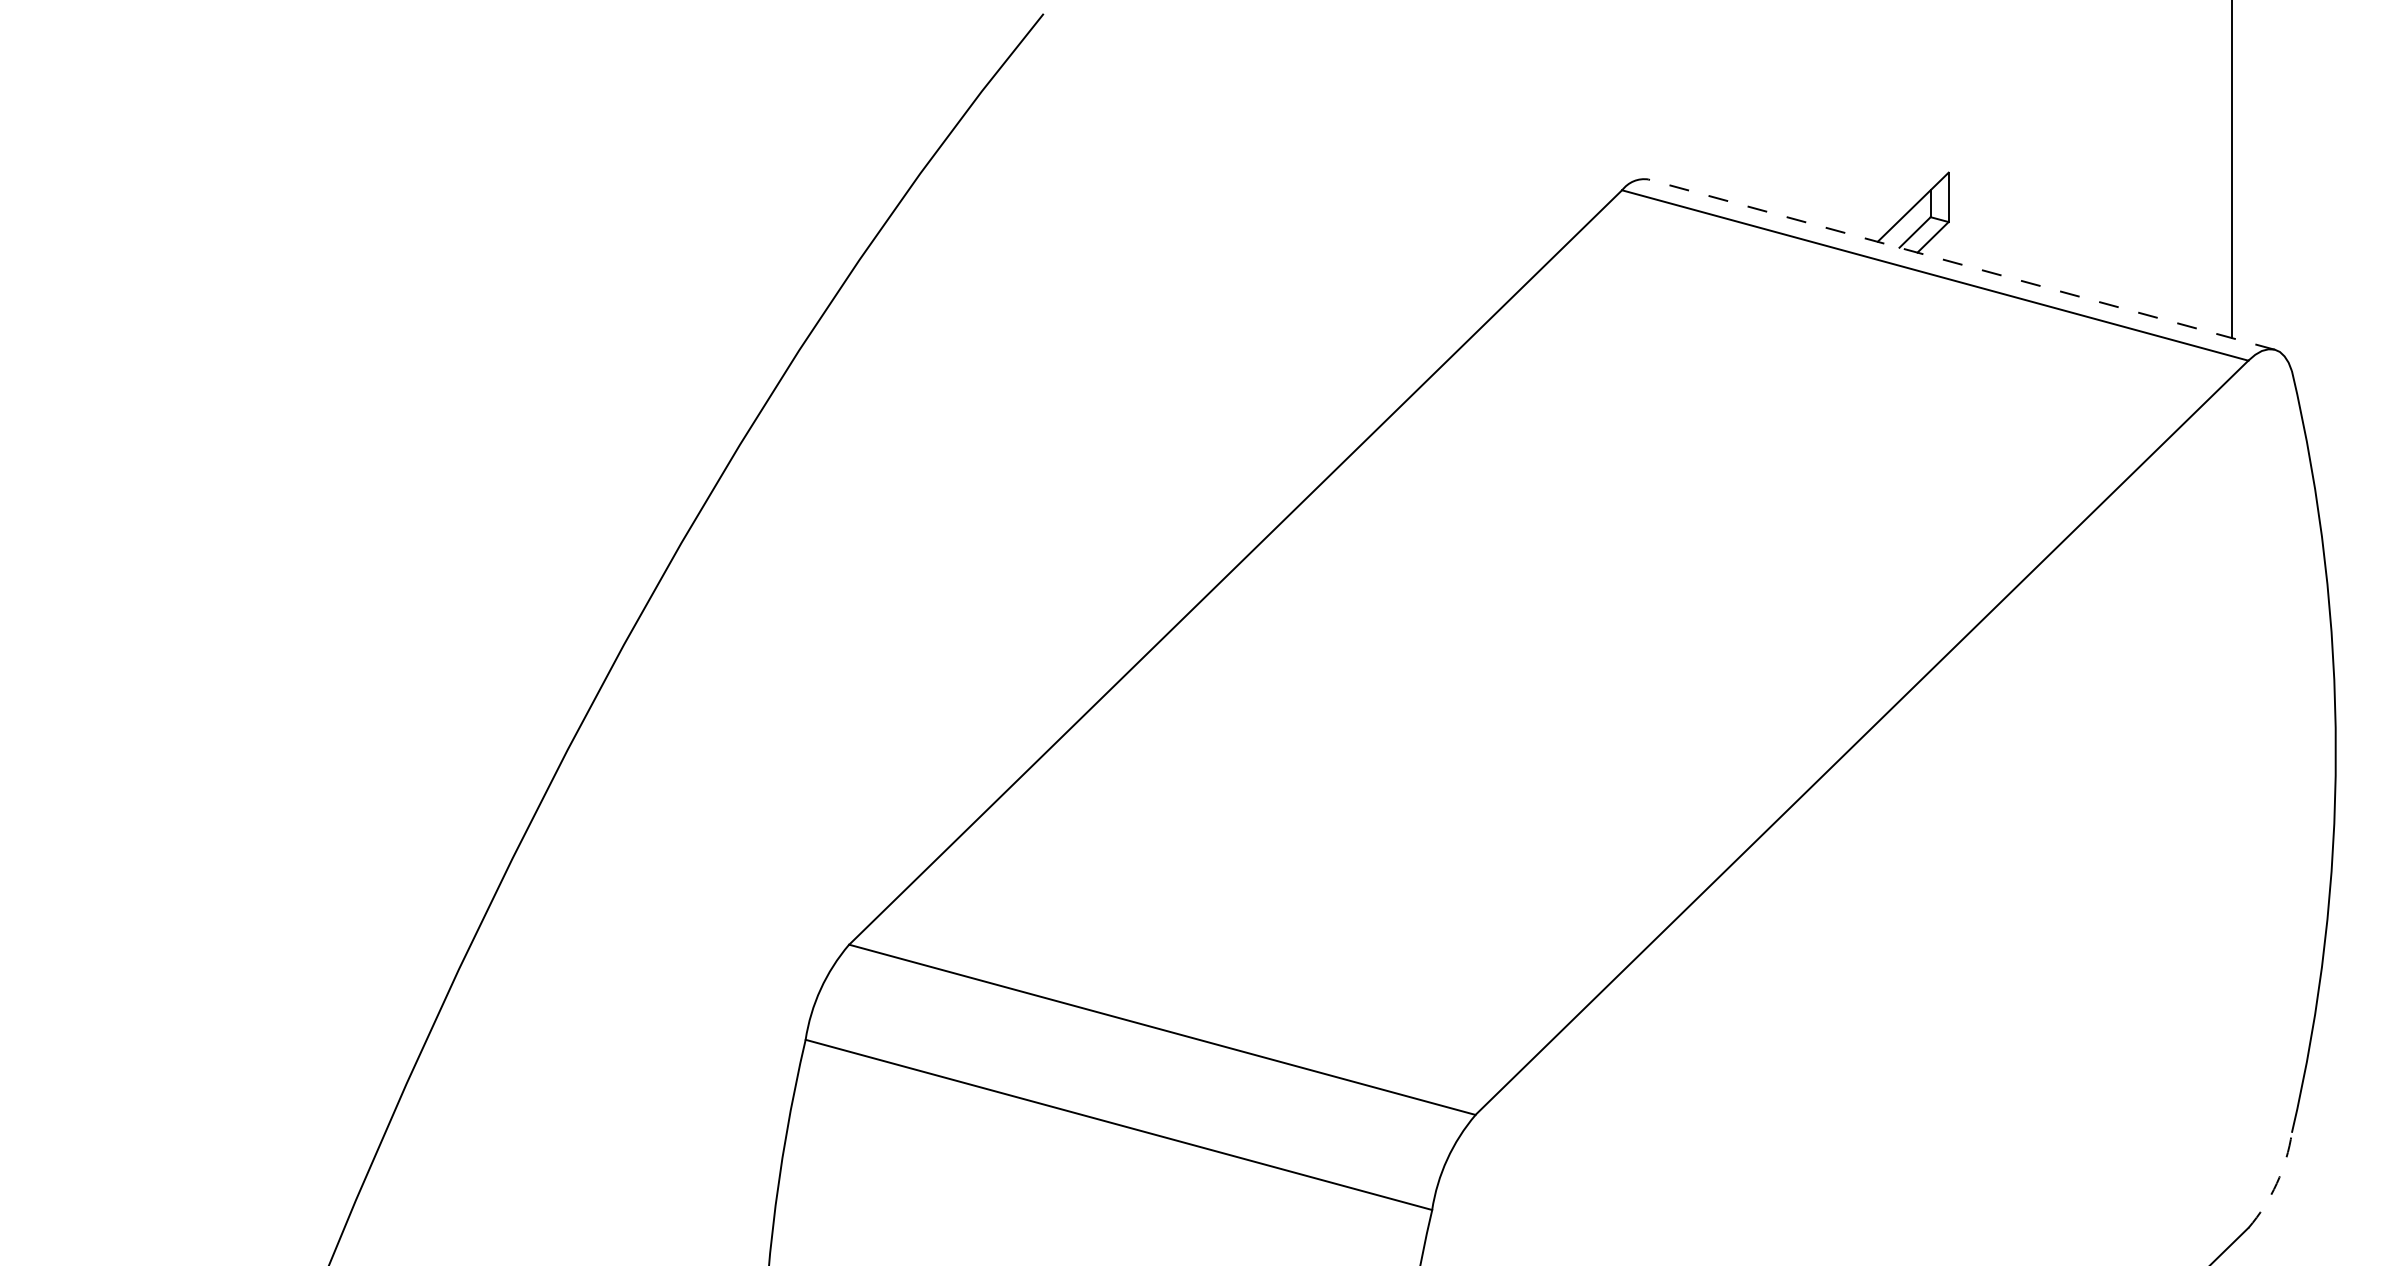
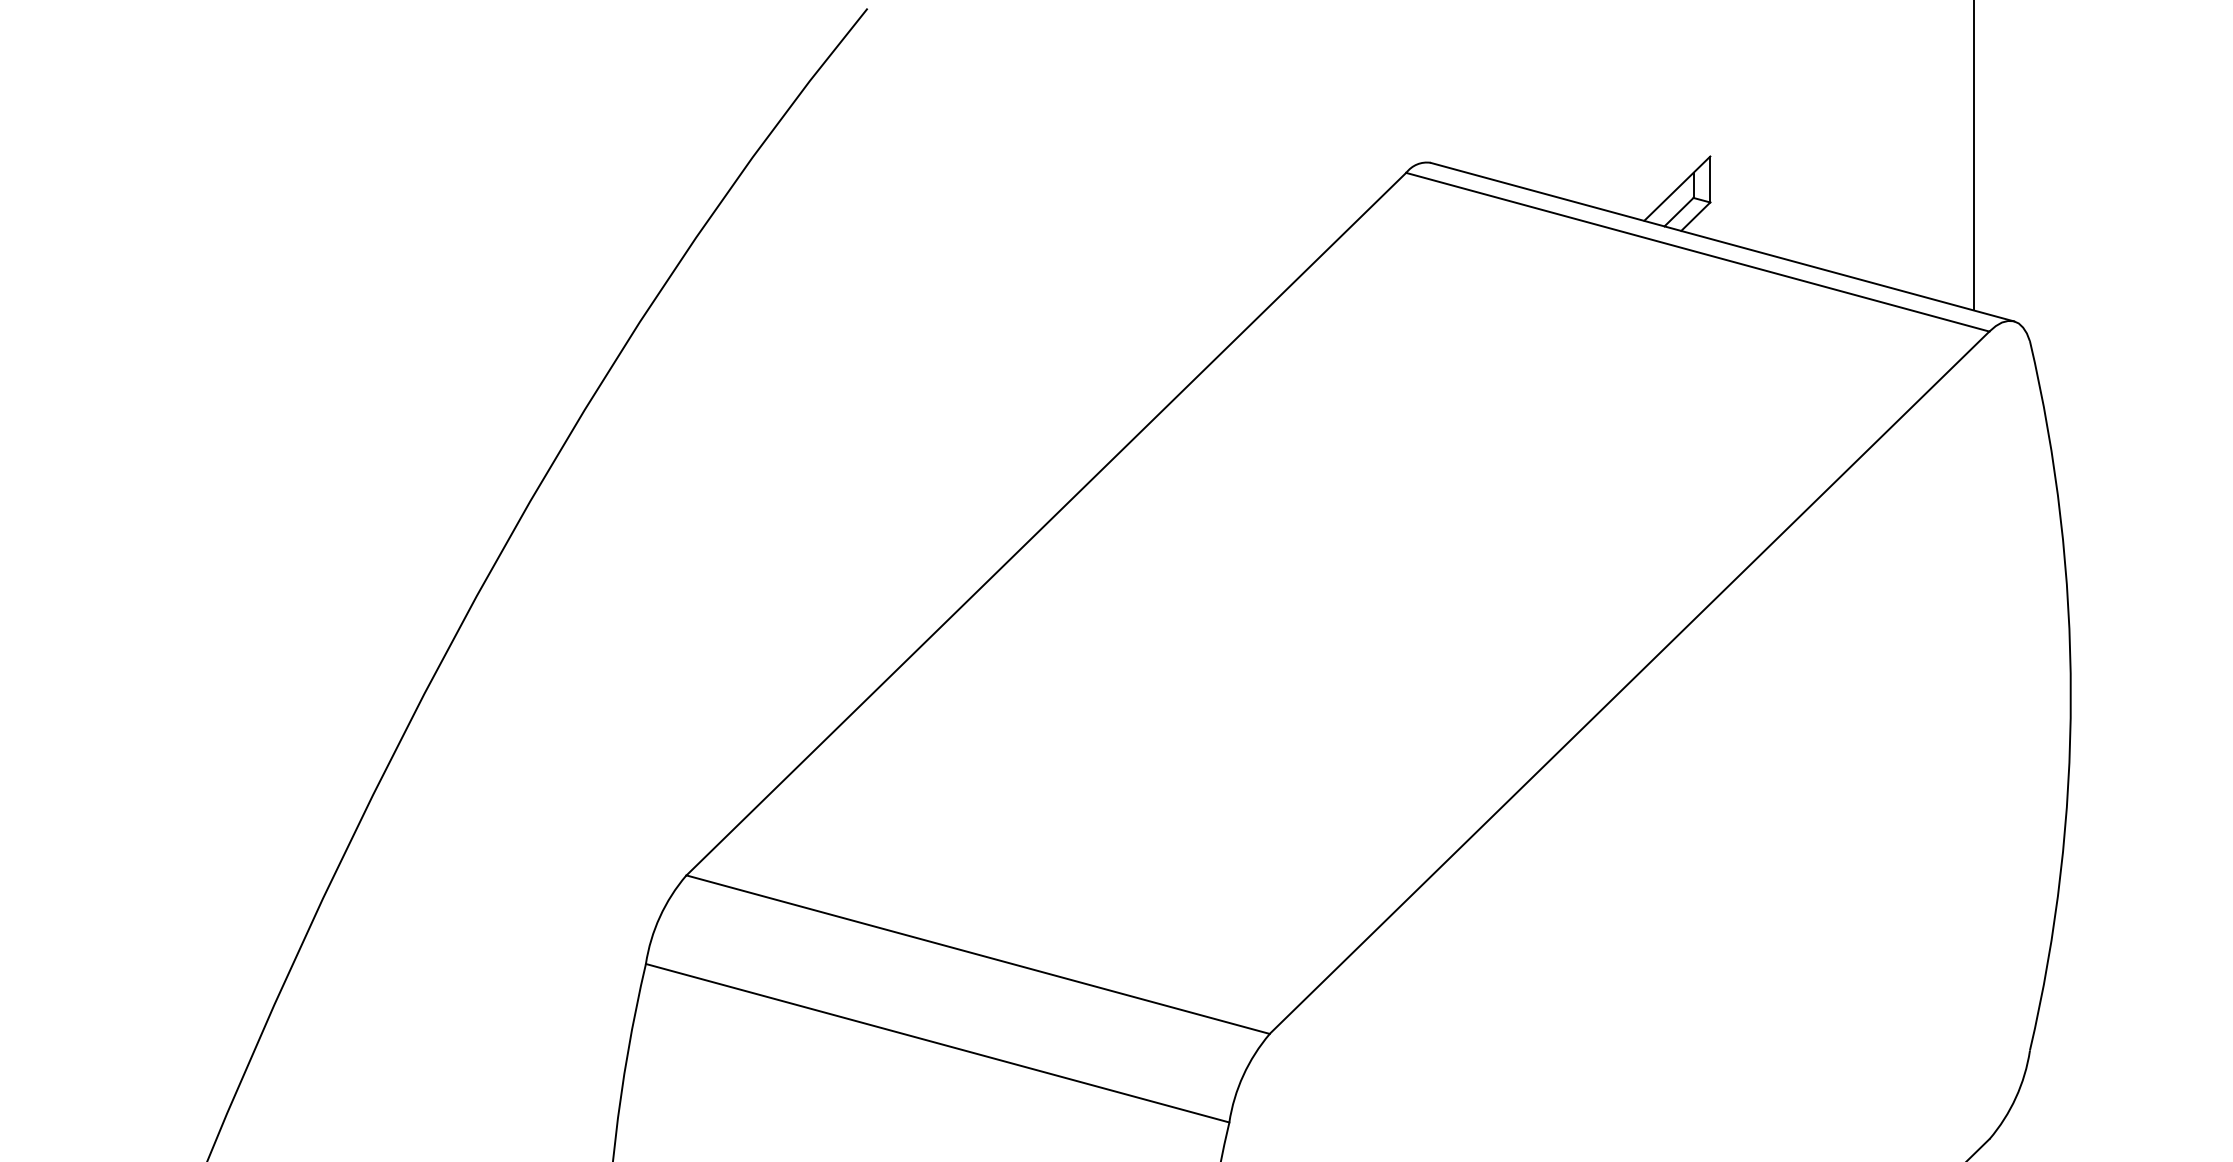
line: (1961, 264) -> (1722, 242), dashed -> solid
arc: (2276, 1183) -> (2015, 1097), dashed -> solid

